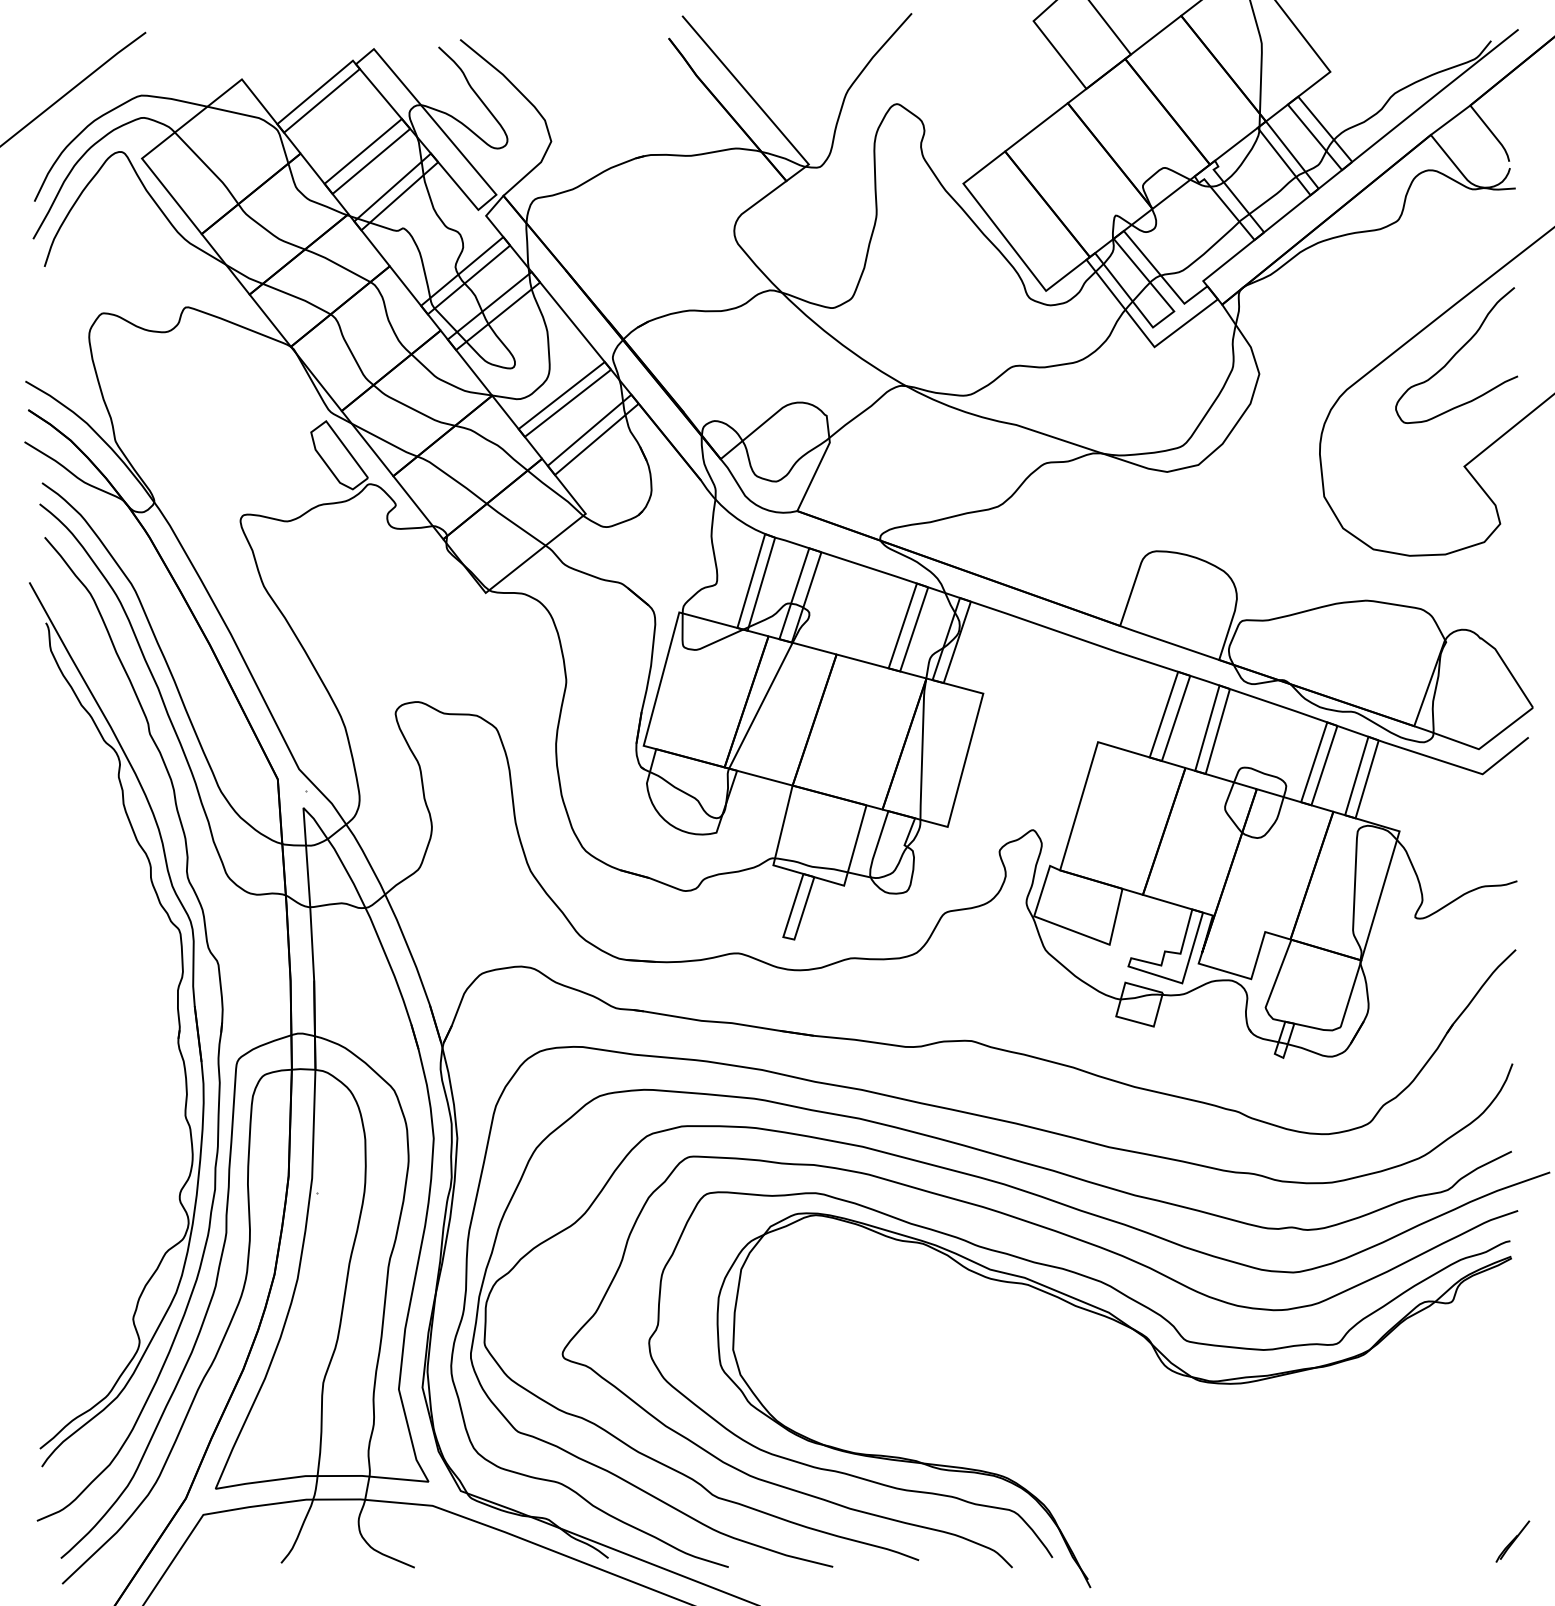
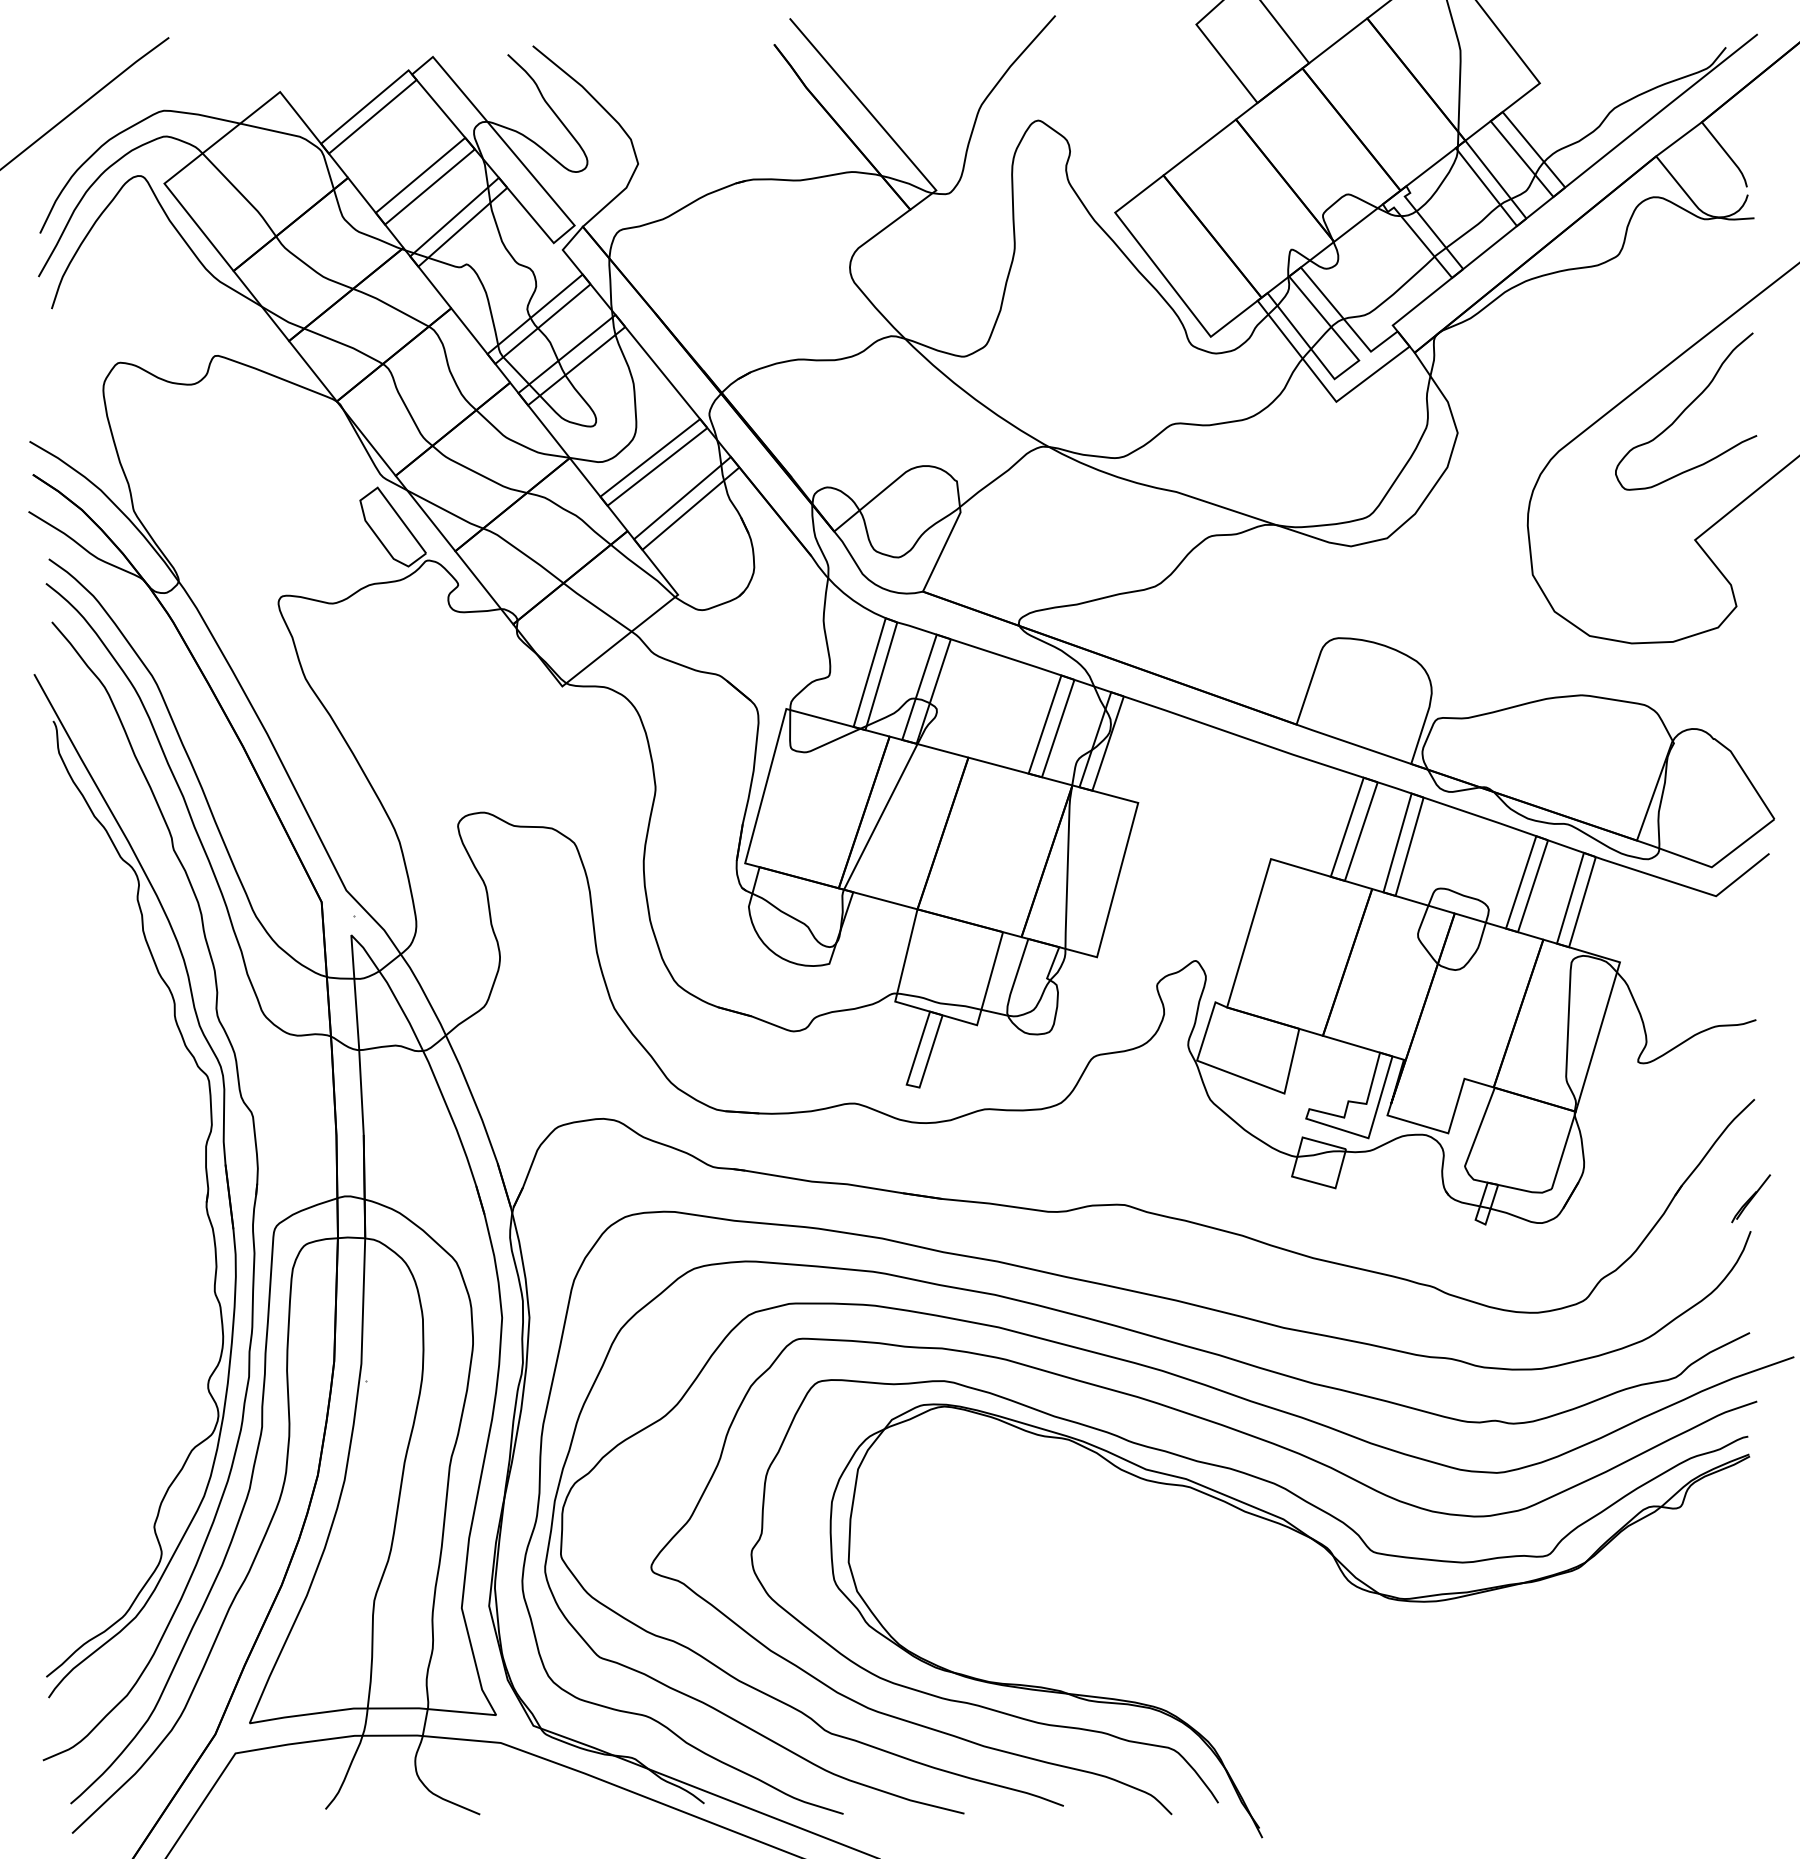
part: (1512, 1541) -> (1750, 1198), moved

